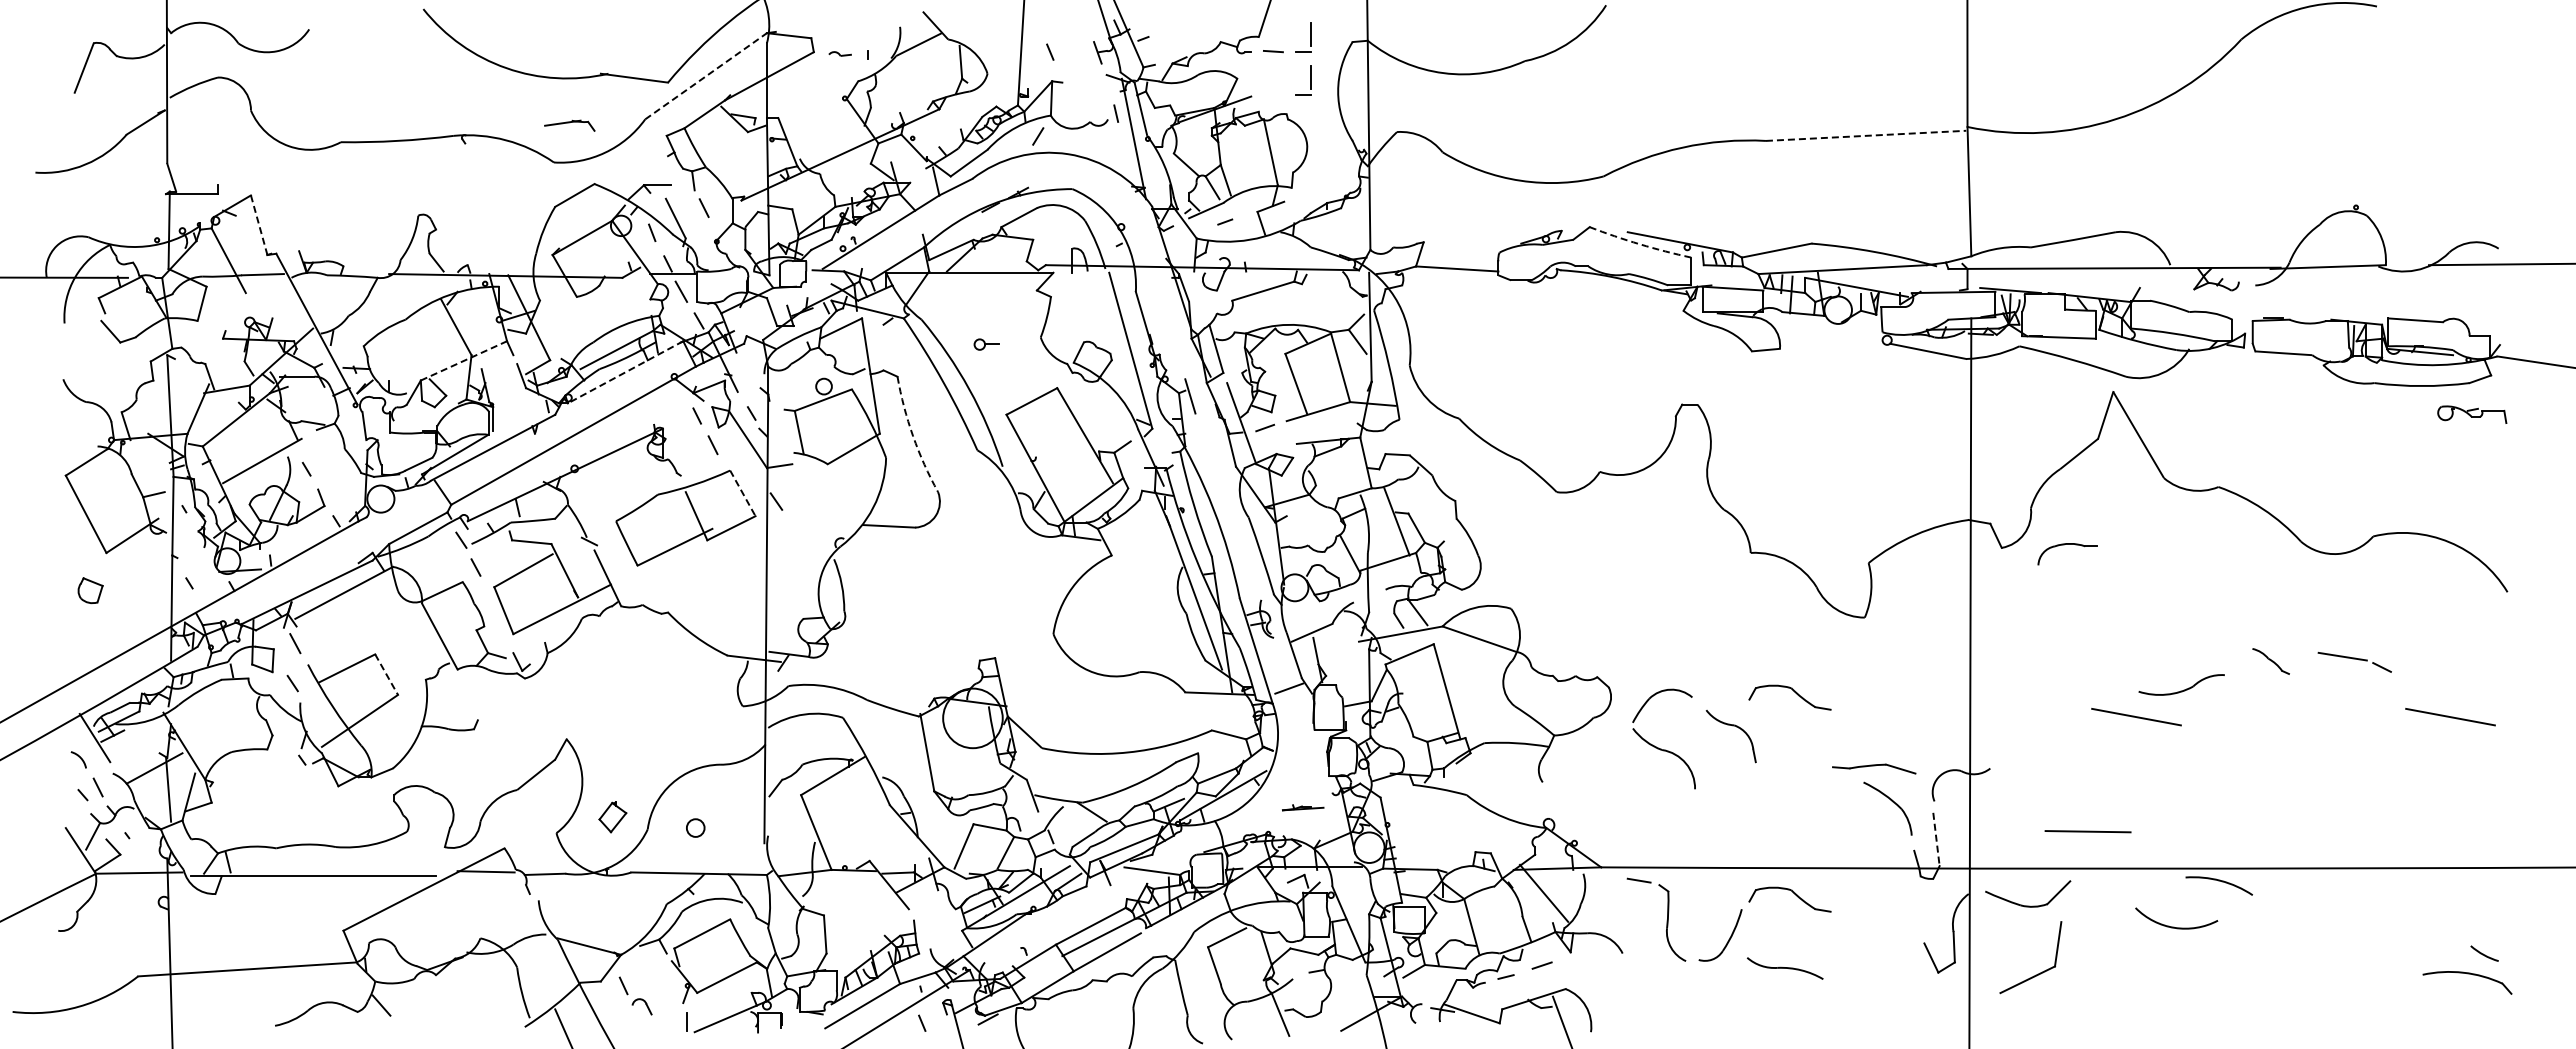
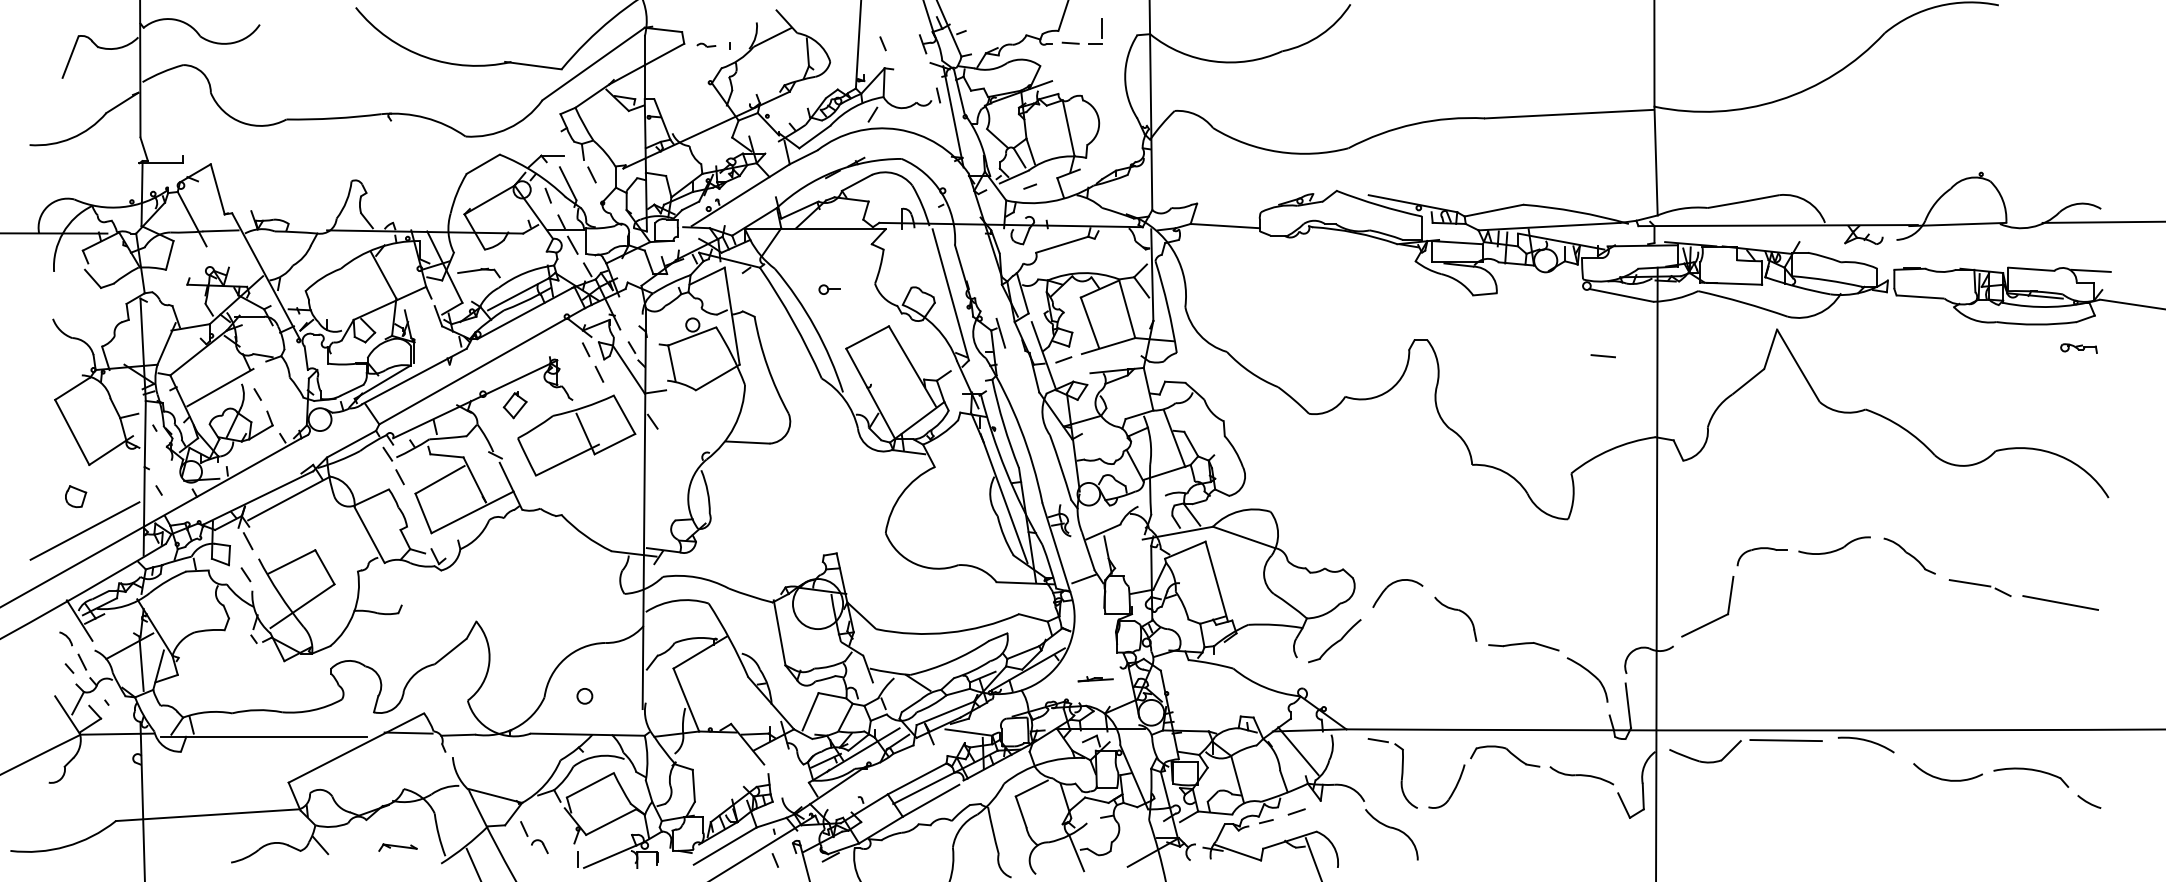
line: (706, 76) -> (593, 64), dashed -> solid
part: (1310, 80) -> (1101, 67), removed
part: (569, 125) -> (478, 272), moved
line: (1866, 135) -> (1569, 113), dashed -> solid
line: (259, 225) -> (218, 189), dashed -> solid
arc: (1639, 244) -> (1378, 205), dashed -> solid
line: (2486, 321) -> (2090, 270), added
line: (464, 360) -> (390, 303), dashed -> solid
line: (625, 372) -> (525, 313), dashed -> solid
part: (2472, 414) -> (2079, 348), size x0.62
line: (1906, 423) -> (1603, 356), added
arc: (913, 436) -> (768, 366), dashed -> solid
line: (743, 493) -> (625, 414), dashed -> solid
part: (2064, 545) -> (1759, 549), moved
line: (101, 631) -> (85, 530), added
part: (2270, 661) -> (1909, 556), size x1.67
part: (2354, 661) -> (1979, 587), moved
line: (386, 675) -> (324, 567), dashed -> solid
part: (2181, 684) -> (1834, 545), moved
part: (1794, 692) -> (1508, 582), removed
line: (2136, 717) -> (1796, 603), removed
part: (1663, 751) -> (1391, 828), moved
part: (1587, 762) -> (1334, 641), added
part: (1874, 768) -> (1524, 646), moved
part: (612, 817) -> (514, 405), moved
line: (2087, 831) -> (1785, 740), moved
line: (1936, 839) -> (1628, 705), dashed -> solid
arc: (2174, 926) -> (1946, 779), moved
part: (1785, 968) -> (1582, 775), moved
part: (2038, 973) -> (1714, 620), moved
part: (2467, 974) -> (2031, 770), moved
part: (473, 1007) -> (398, 847), added

